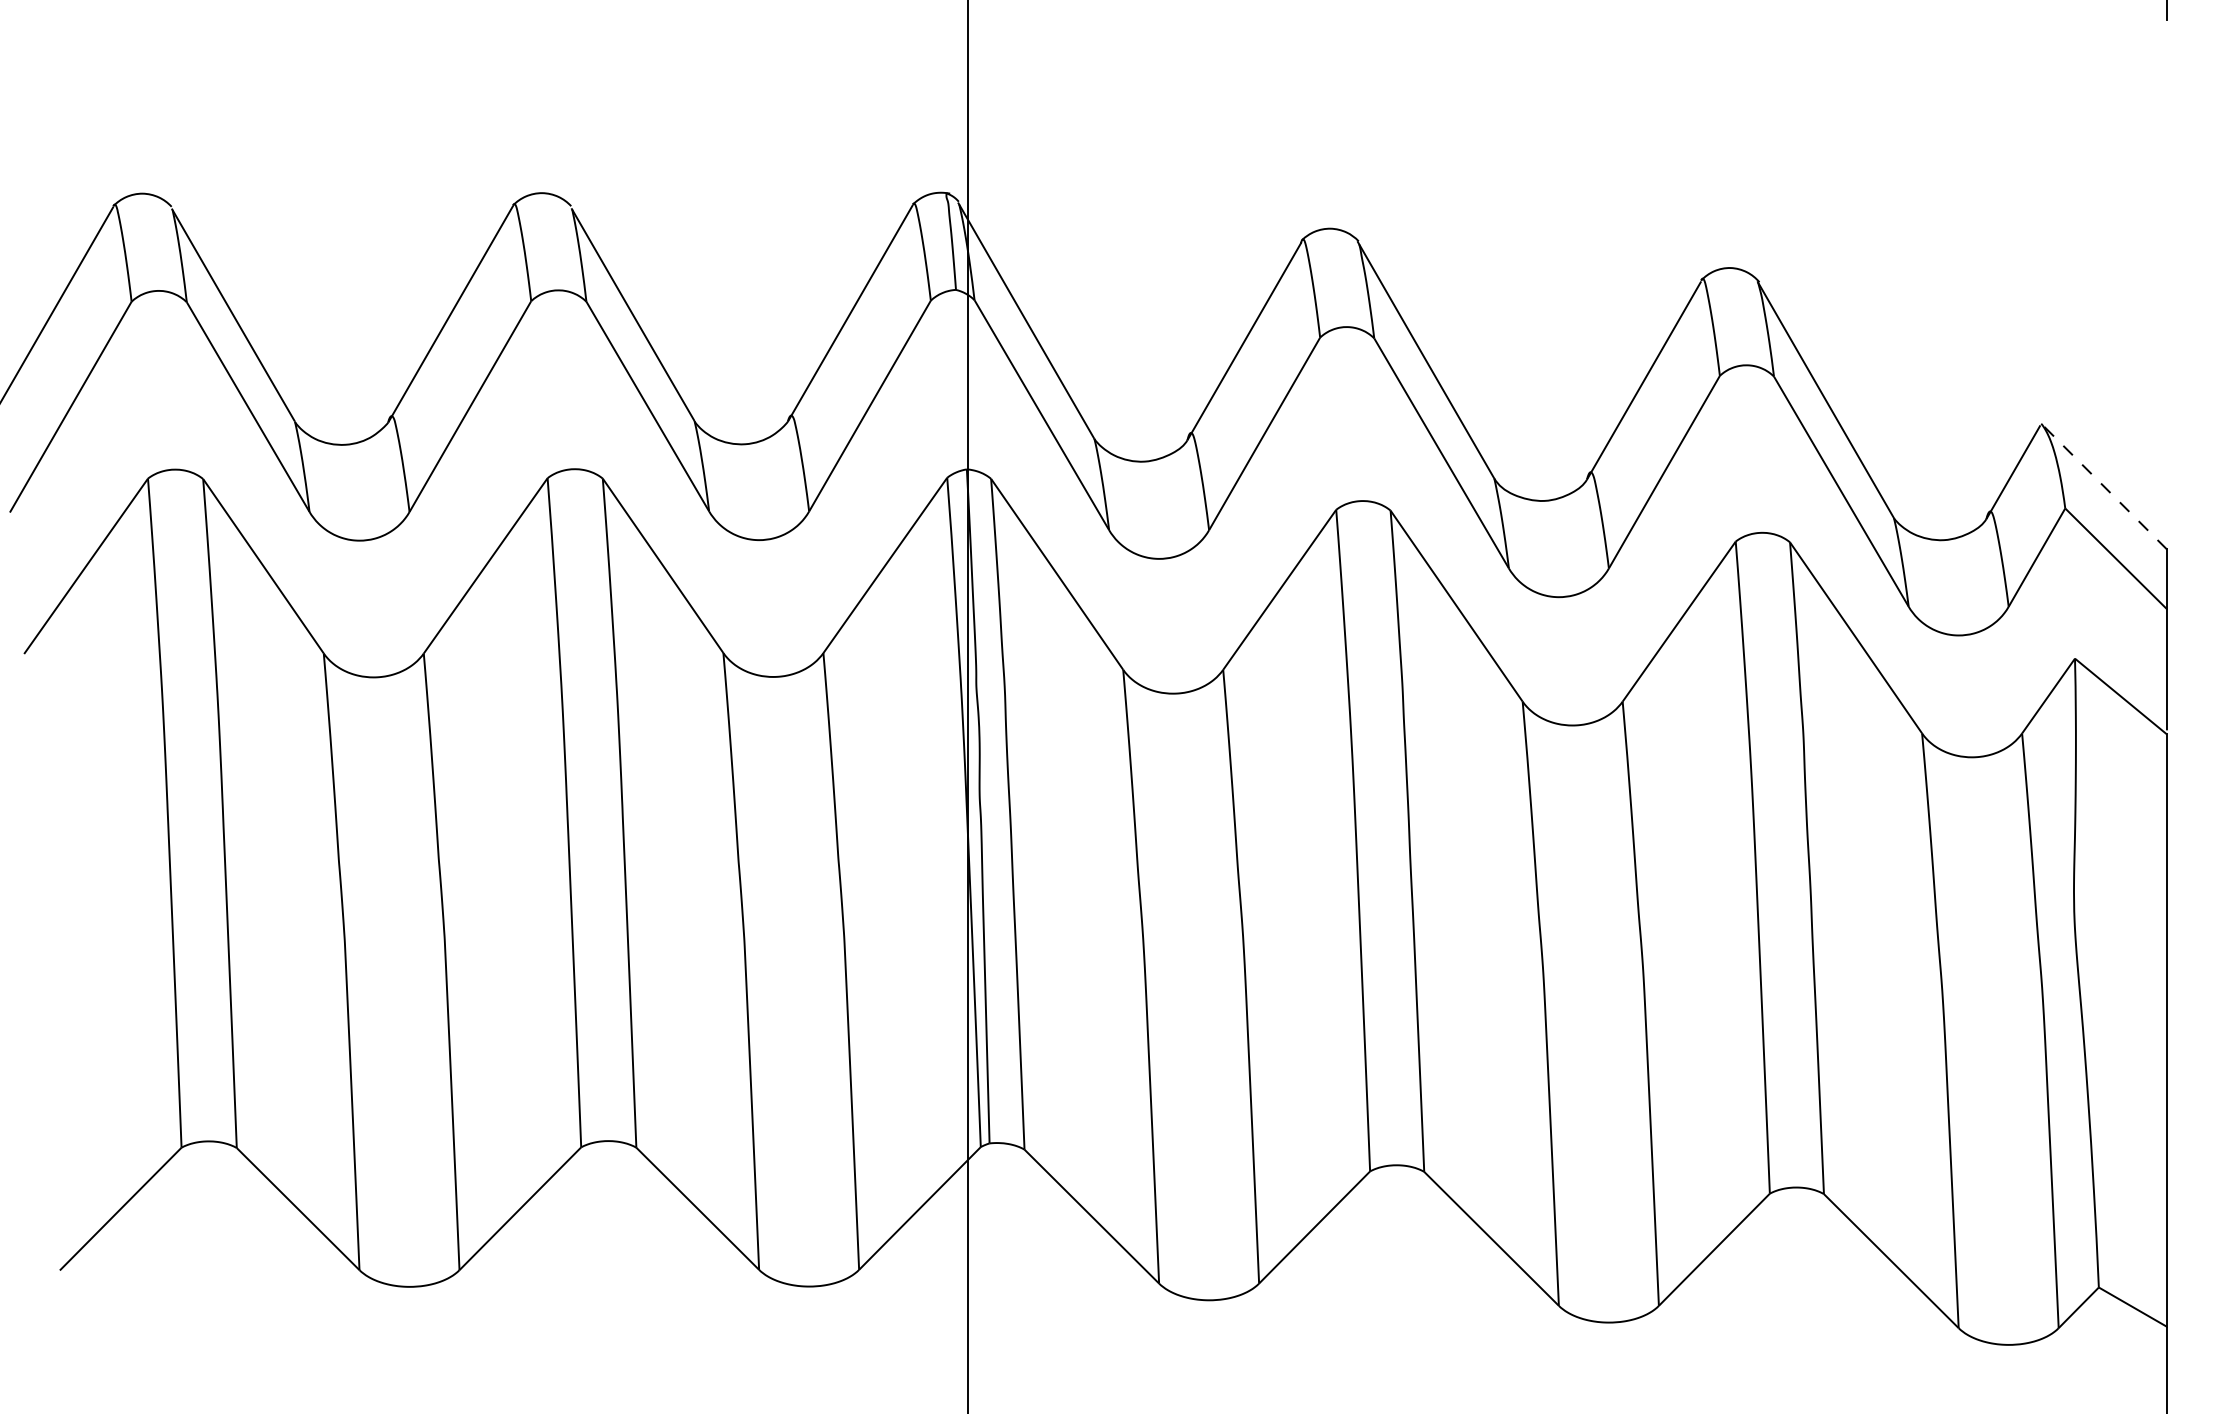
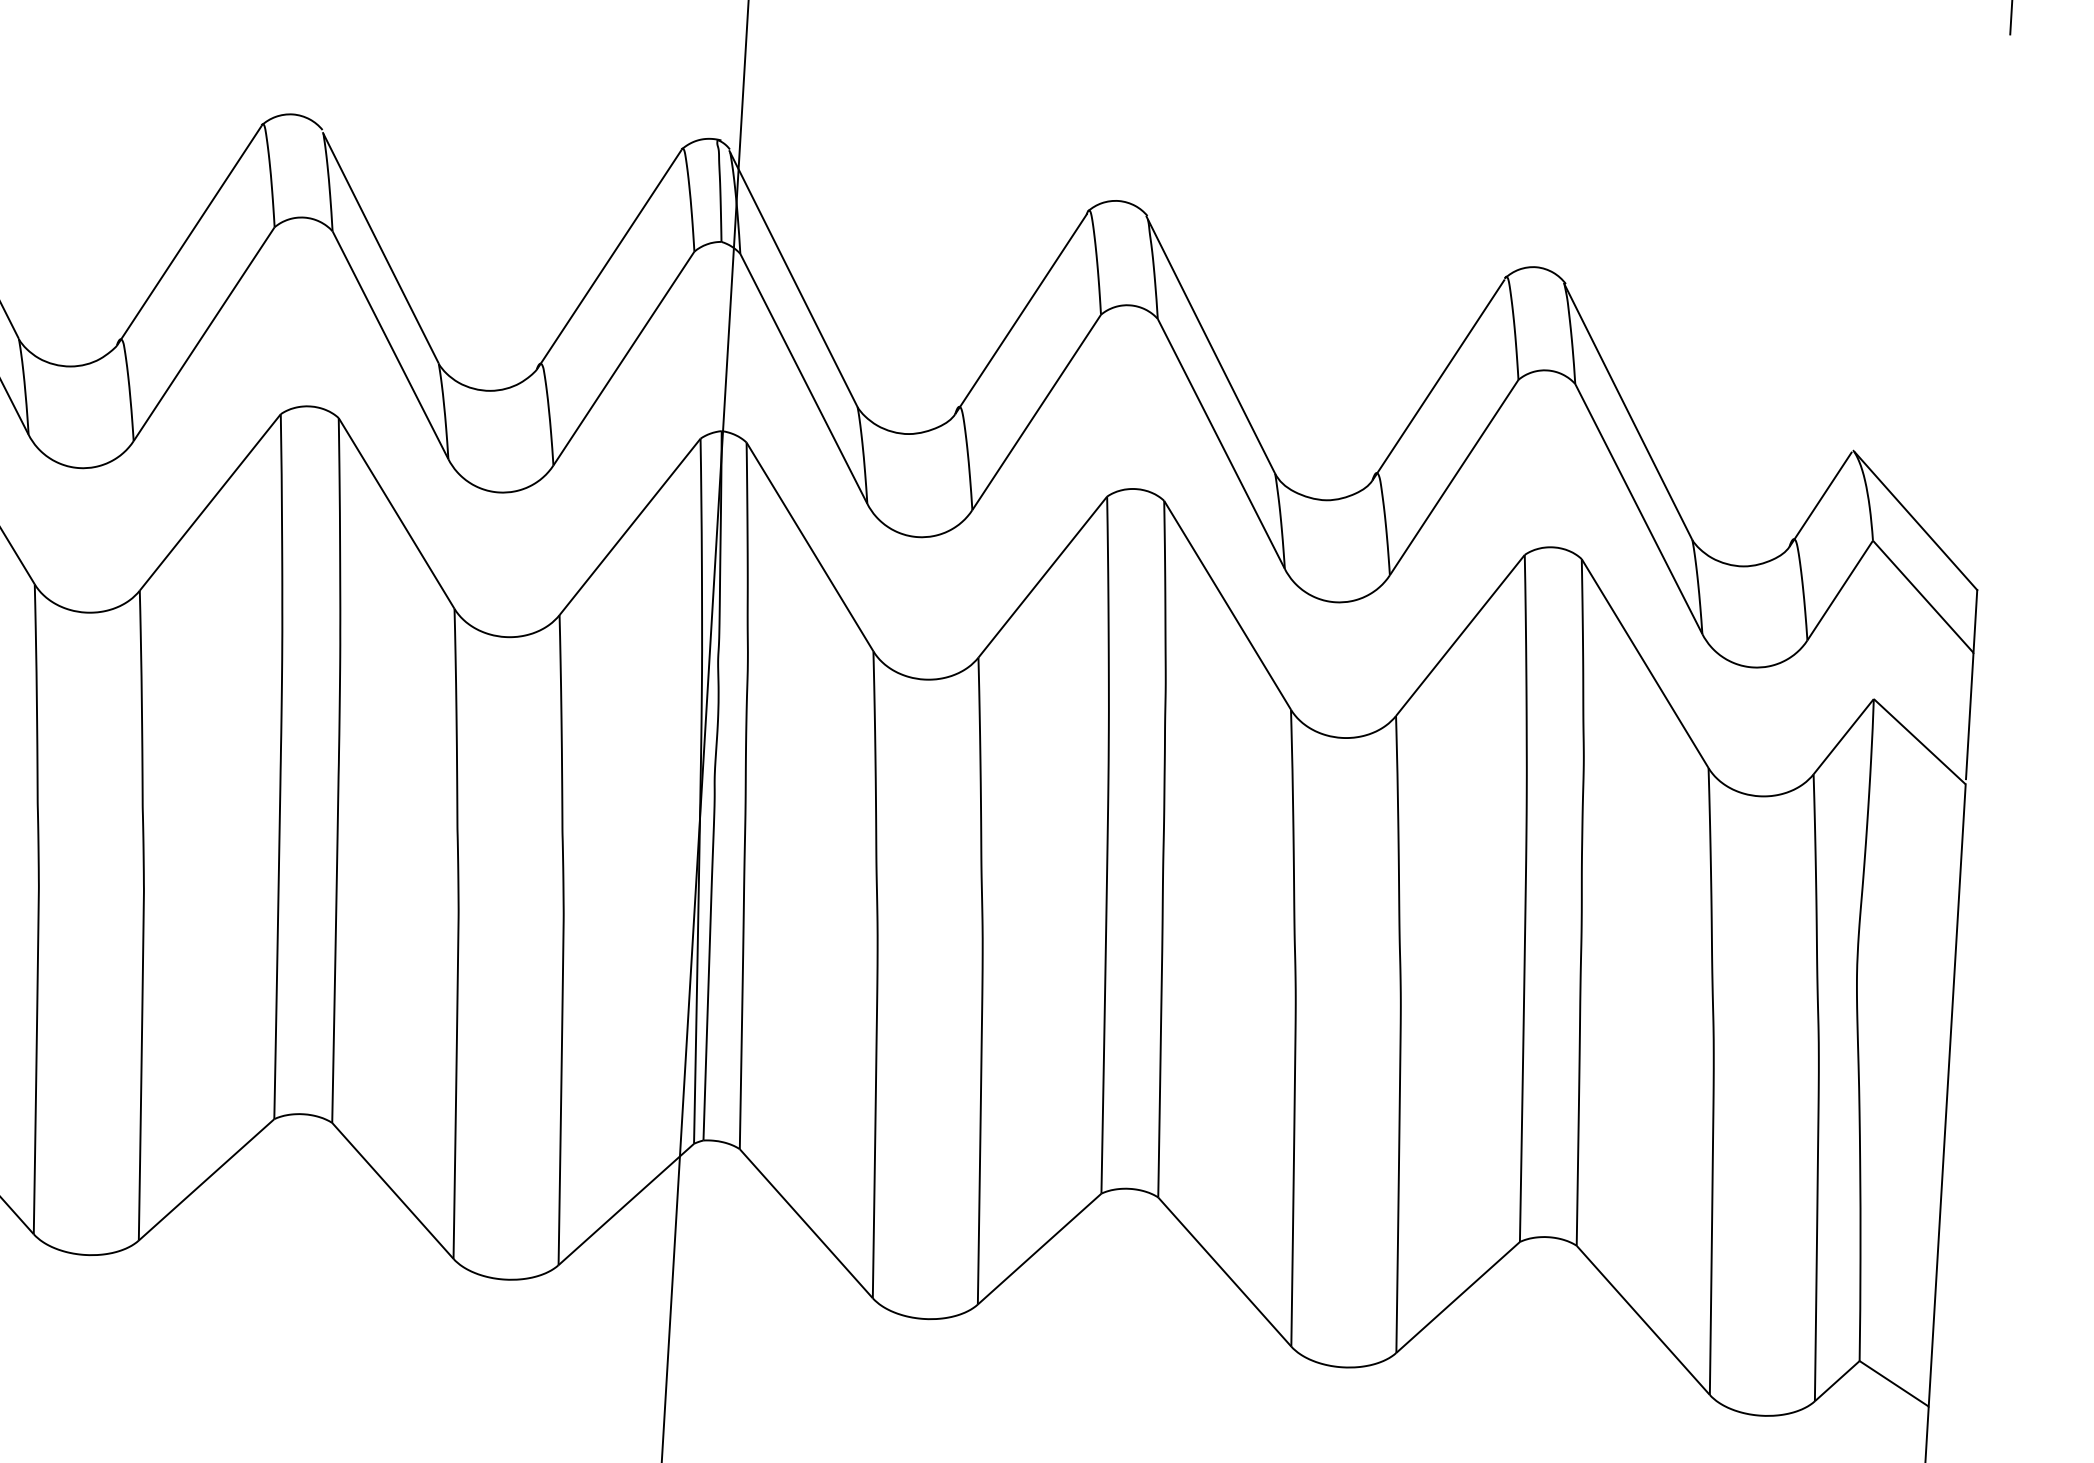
line: (2105, 487) -> (1916, 521), dashed -> solid

